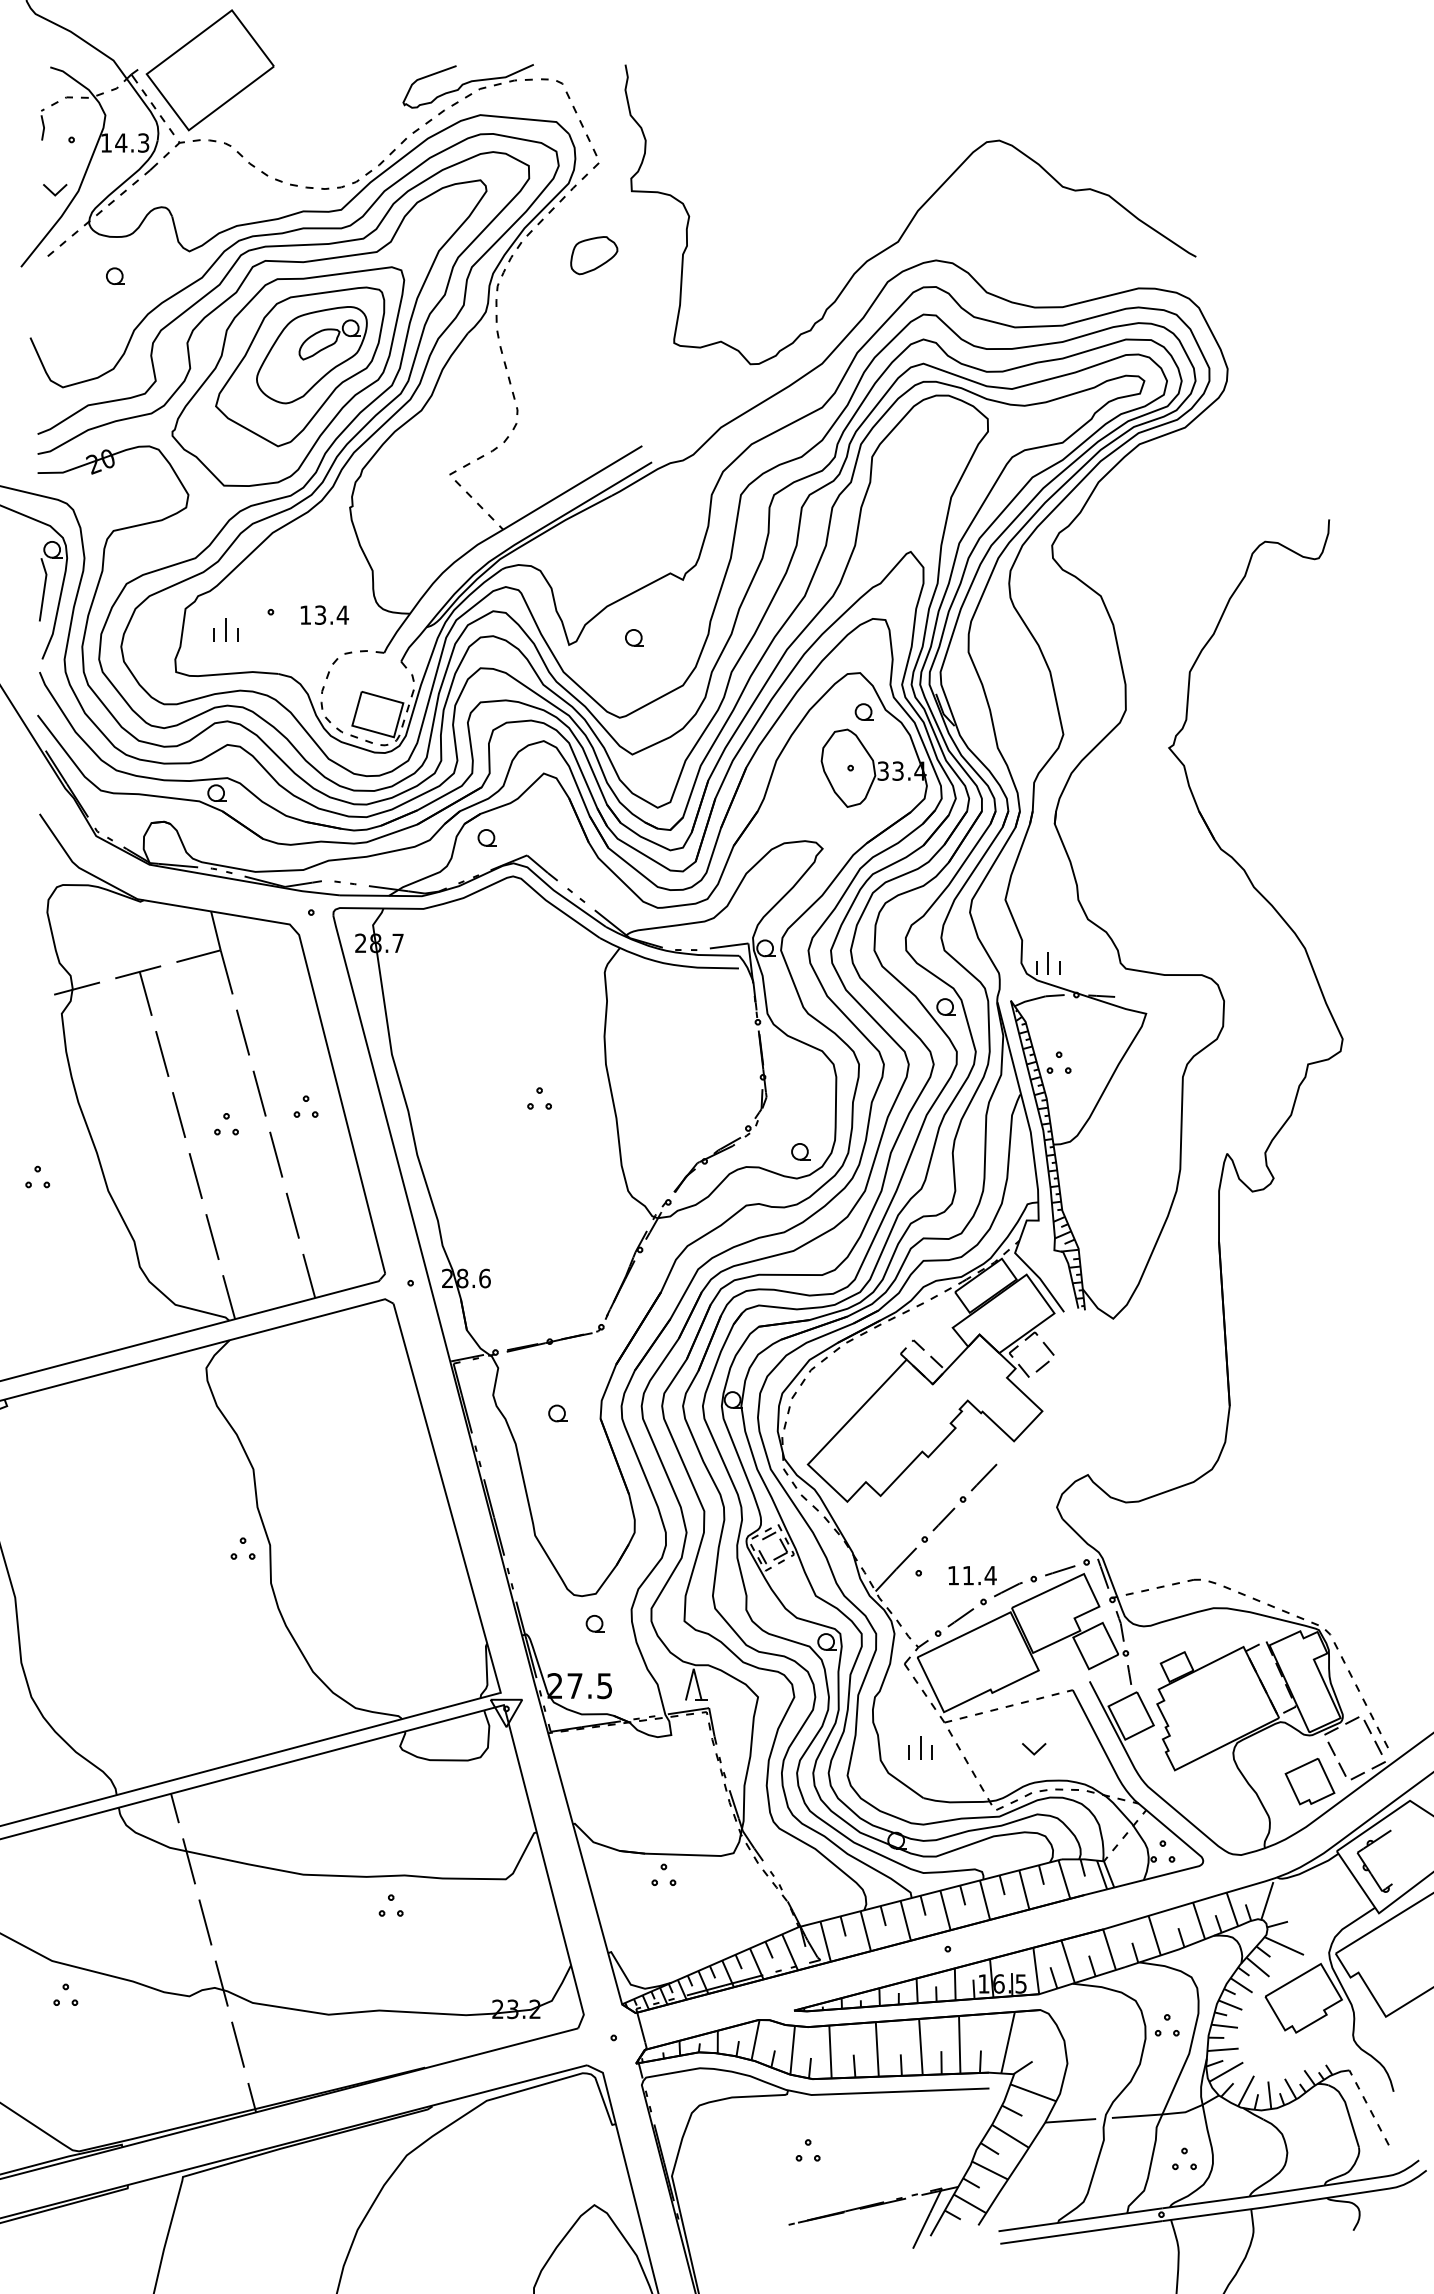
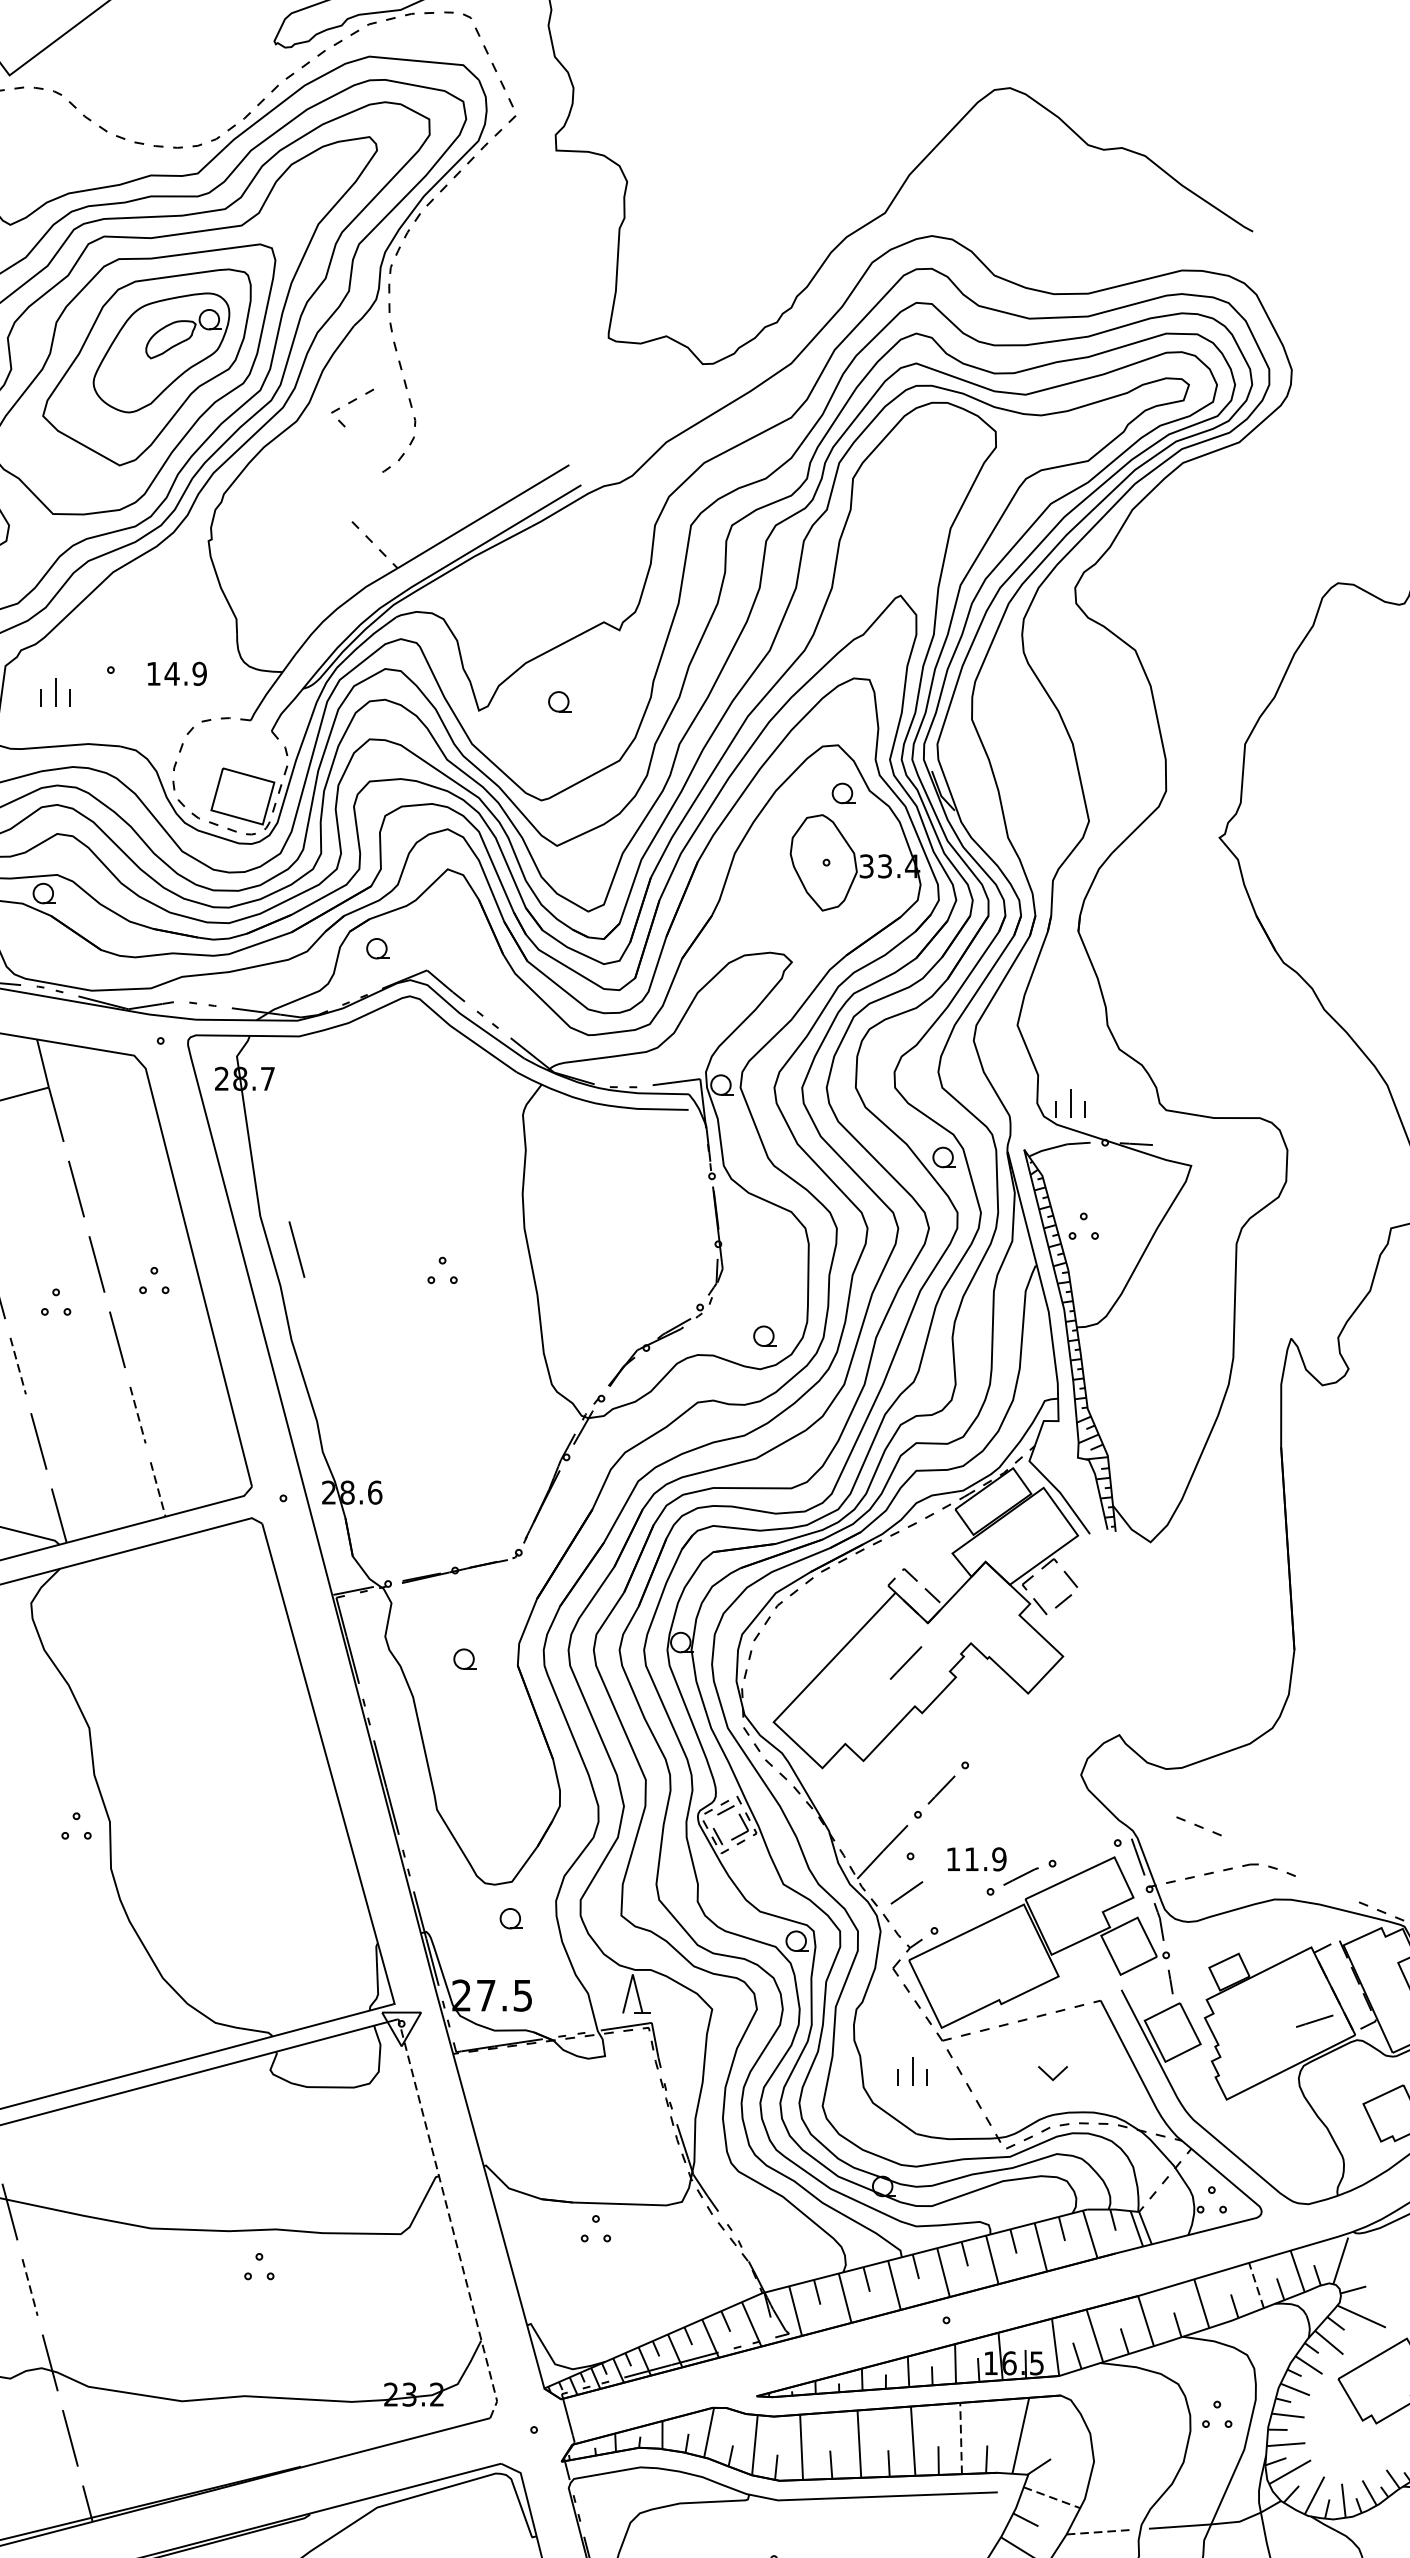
part: (594, 255) -> (510, 229), removed
part: (466, 470) -> (352, 407), moved
text: (331, 614) -> (185, 673), 13.4 -> 14.9
line: (421, 1081) -> (296, 1249), added
line: (195, 1176) -> (17, 1366), solid -> dashed
line: (292, 1215) -> (137, 1414), solid -> dashed
line: (309, 1276) -> (158, 1490), solid -> dashed
line: (983, 1477) -> (905, 1662), moved
line: (1060, 1570) -> (1315, 2020), moved
text: (990, 1575) -> (999, 1859), 11.4 -> 11.9
part: (1256, 1599) -> (1199, 1825), moved
line: (960, 1617) -> (906, 1892), moved
line: (545, 1866) -> (449, 2218), solid -> dashed
line: (1198, 1920) -> (1255, 2285), solid -> dashed
line: (205, 1922) -> (30, 2287), solid -> dashed
line: (959, 2044) -> (960, 2438), solid -> dashed
line: (1033, 2092) -> (1052, 2497), solid -> dashed
line: (1070, 2120) -> (1097, 2531), solid -> dashed

